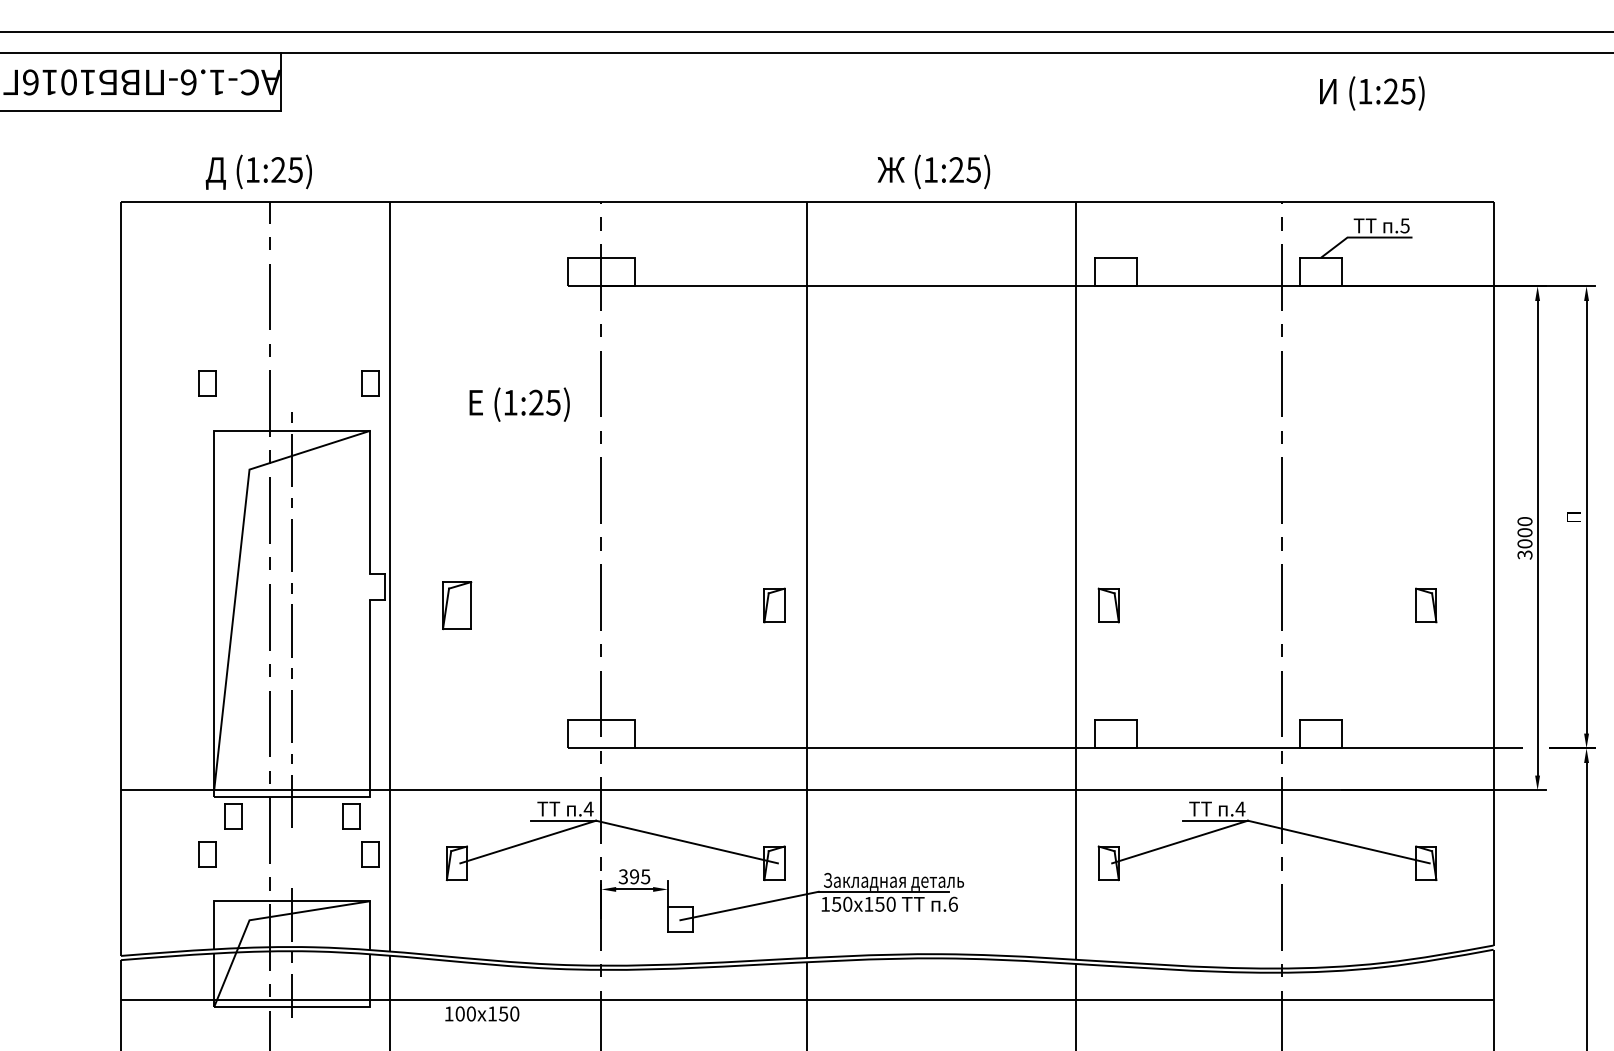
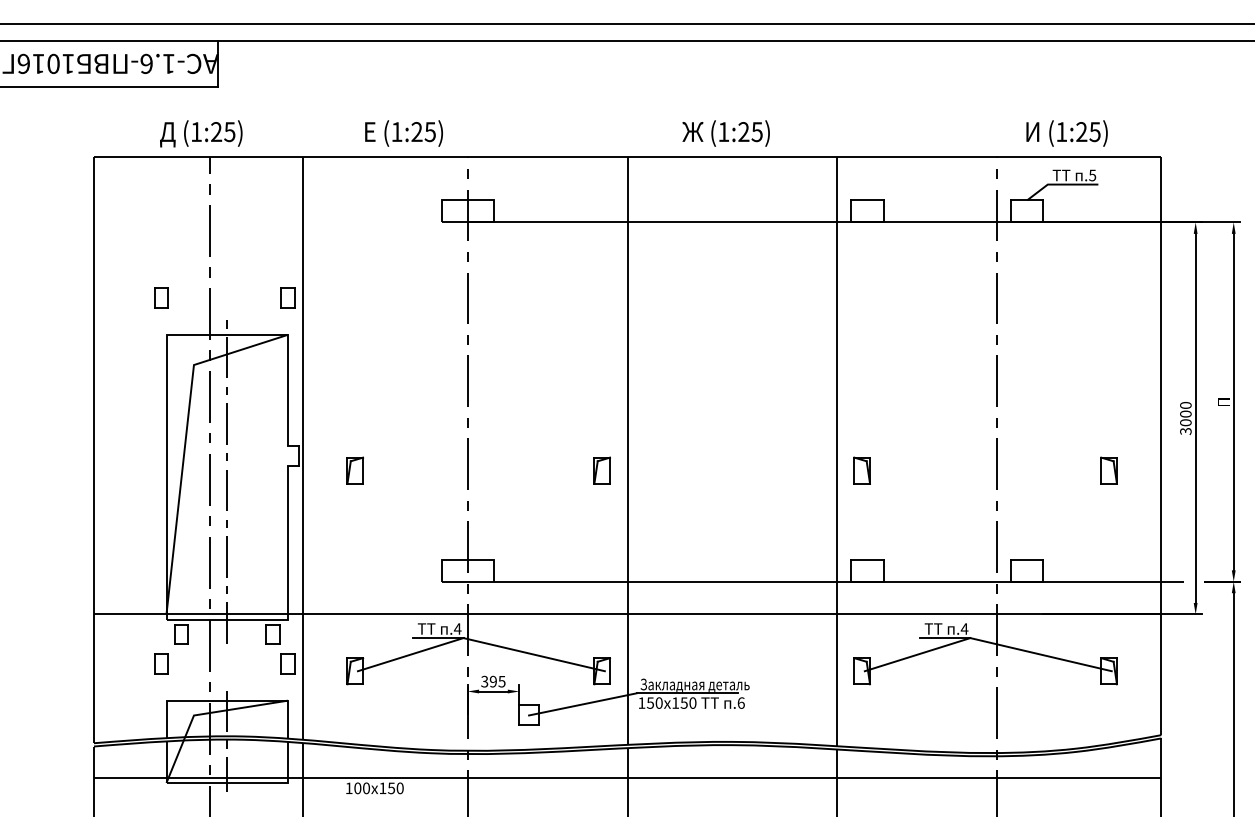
text: (1371, 93) -> (1066, 133), moved
text: (518, 404) -> (403, 133), moved
part: (455, 605) -> (354, 470), size x0.71

